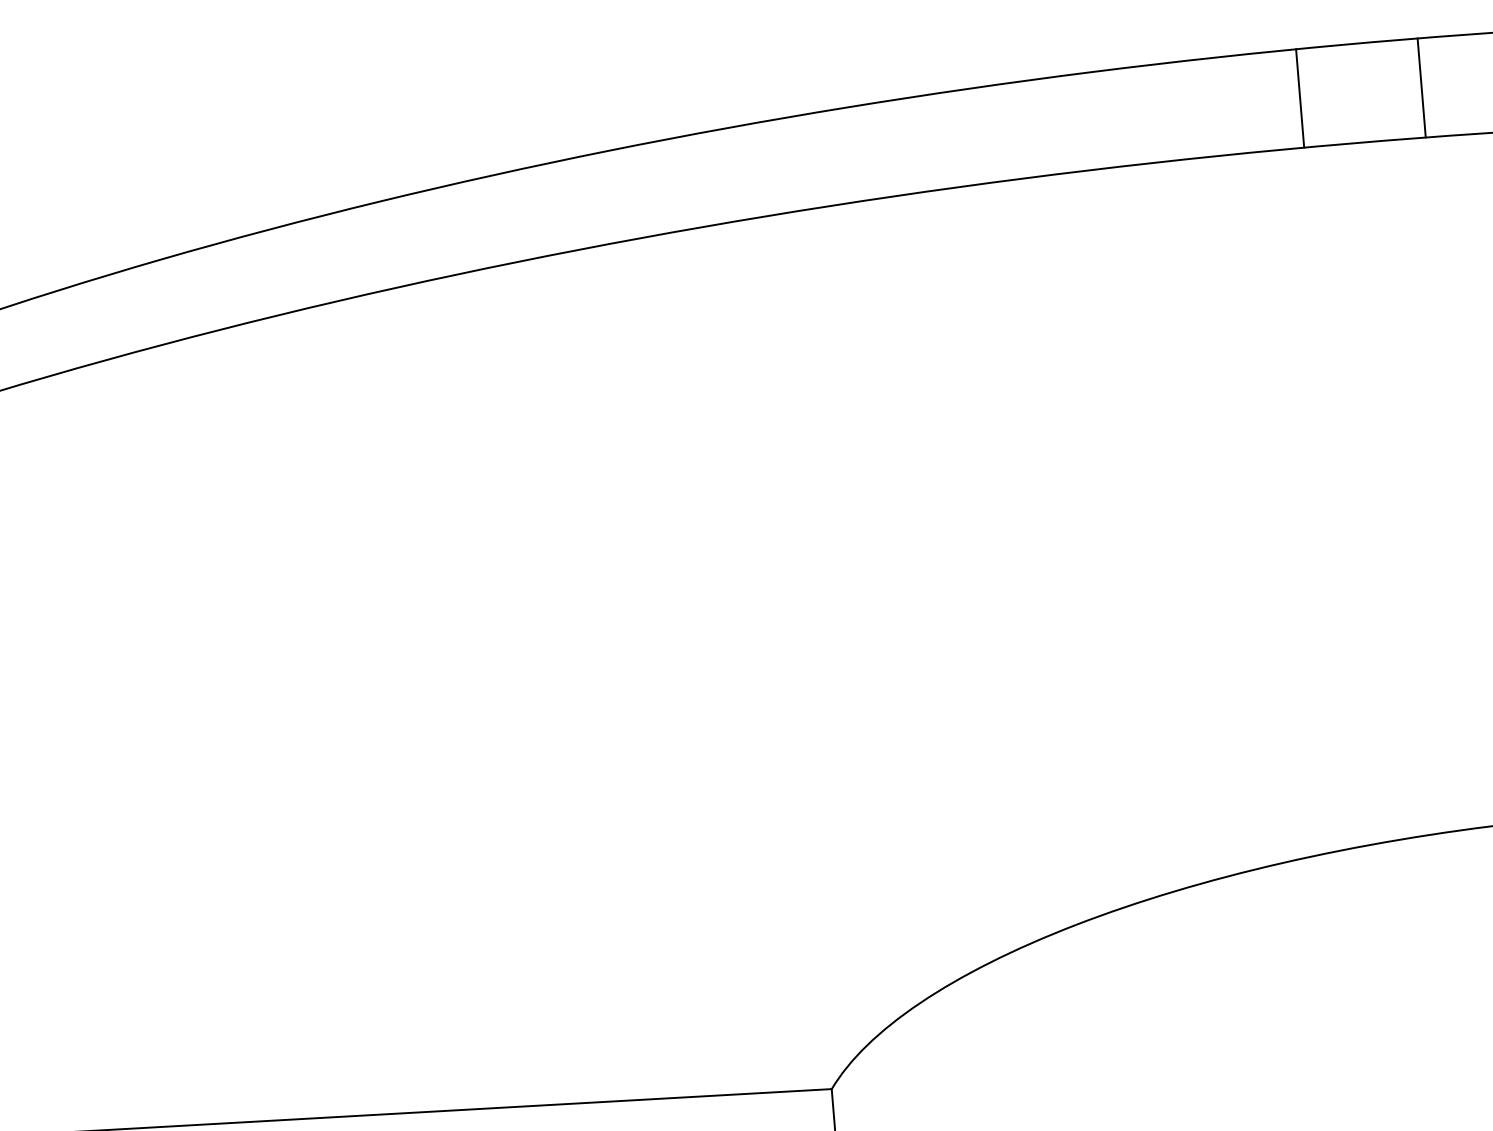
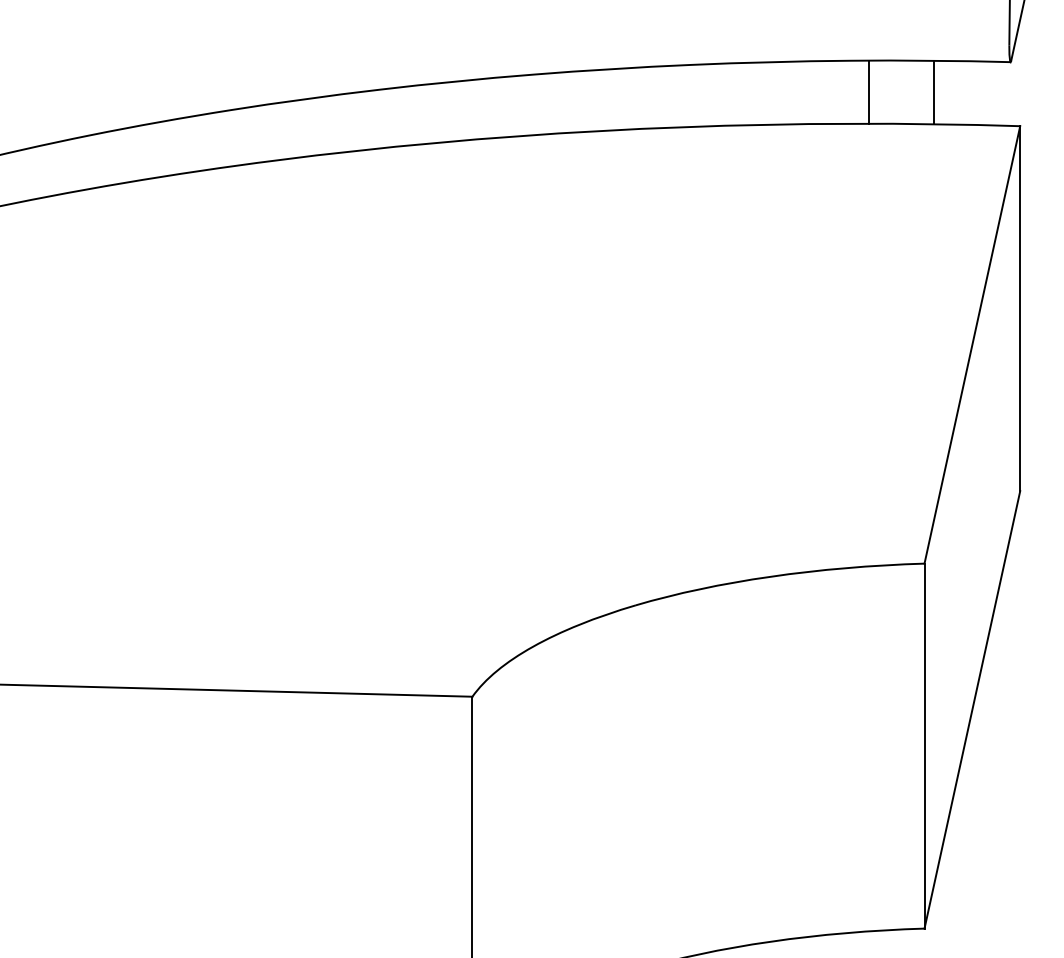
line: (1422, 86) -> (934, 91), moved
line: (1300, 98) -> (869, 92), moved

